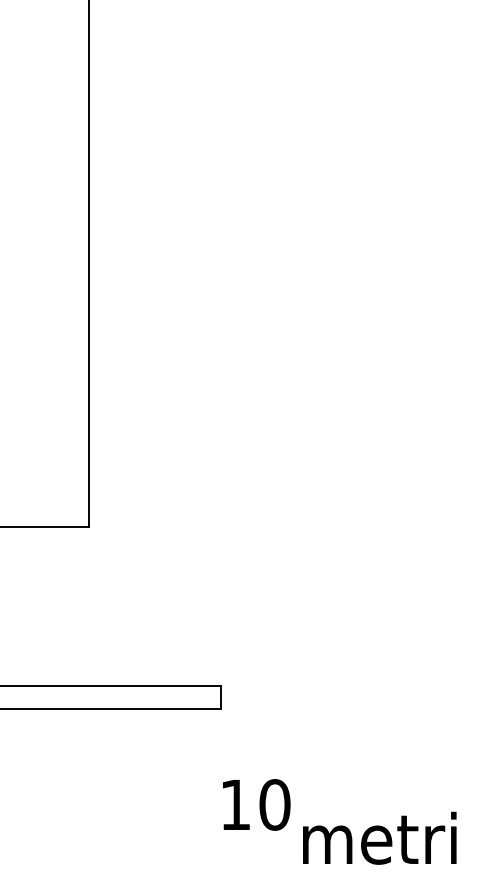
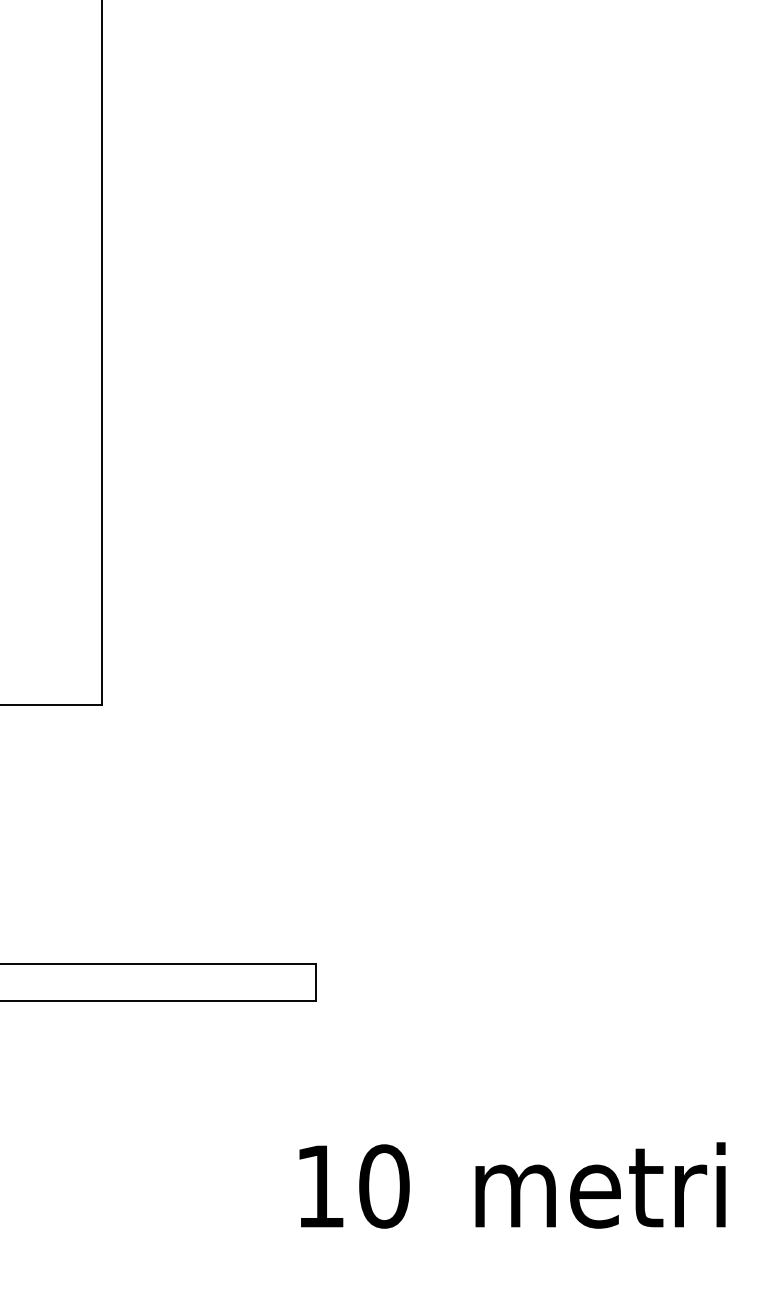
text: (256, 804) -> (354, 1185), moved
text: (379, 837) -> (600, 1184), moved

